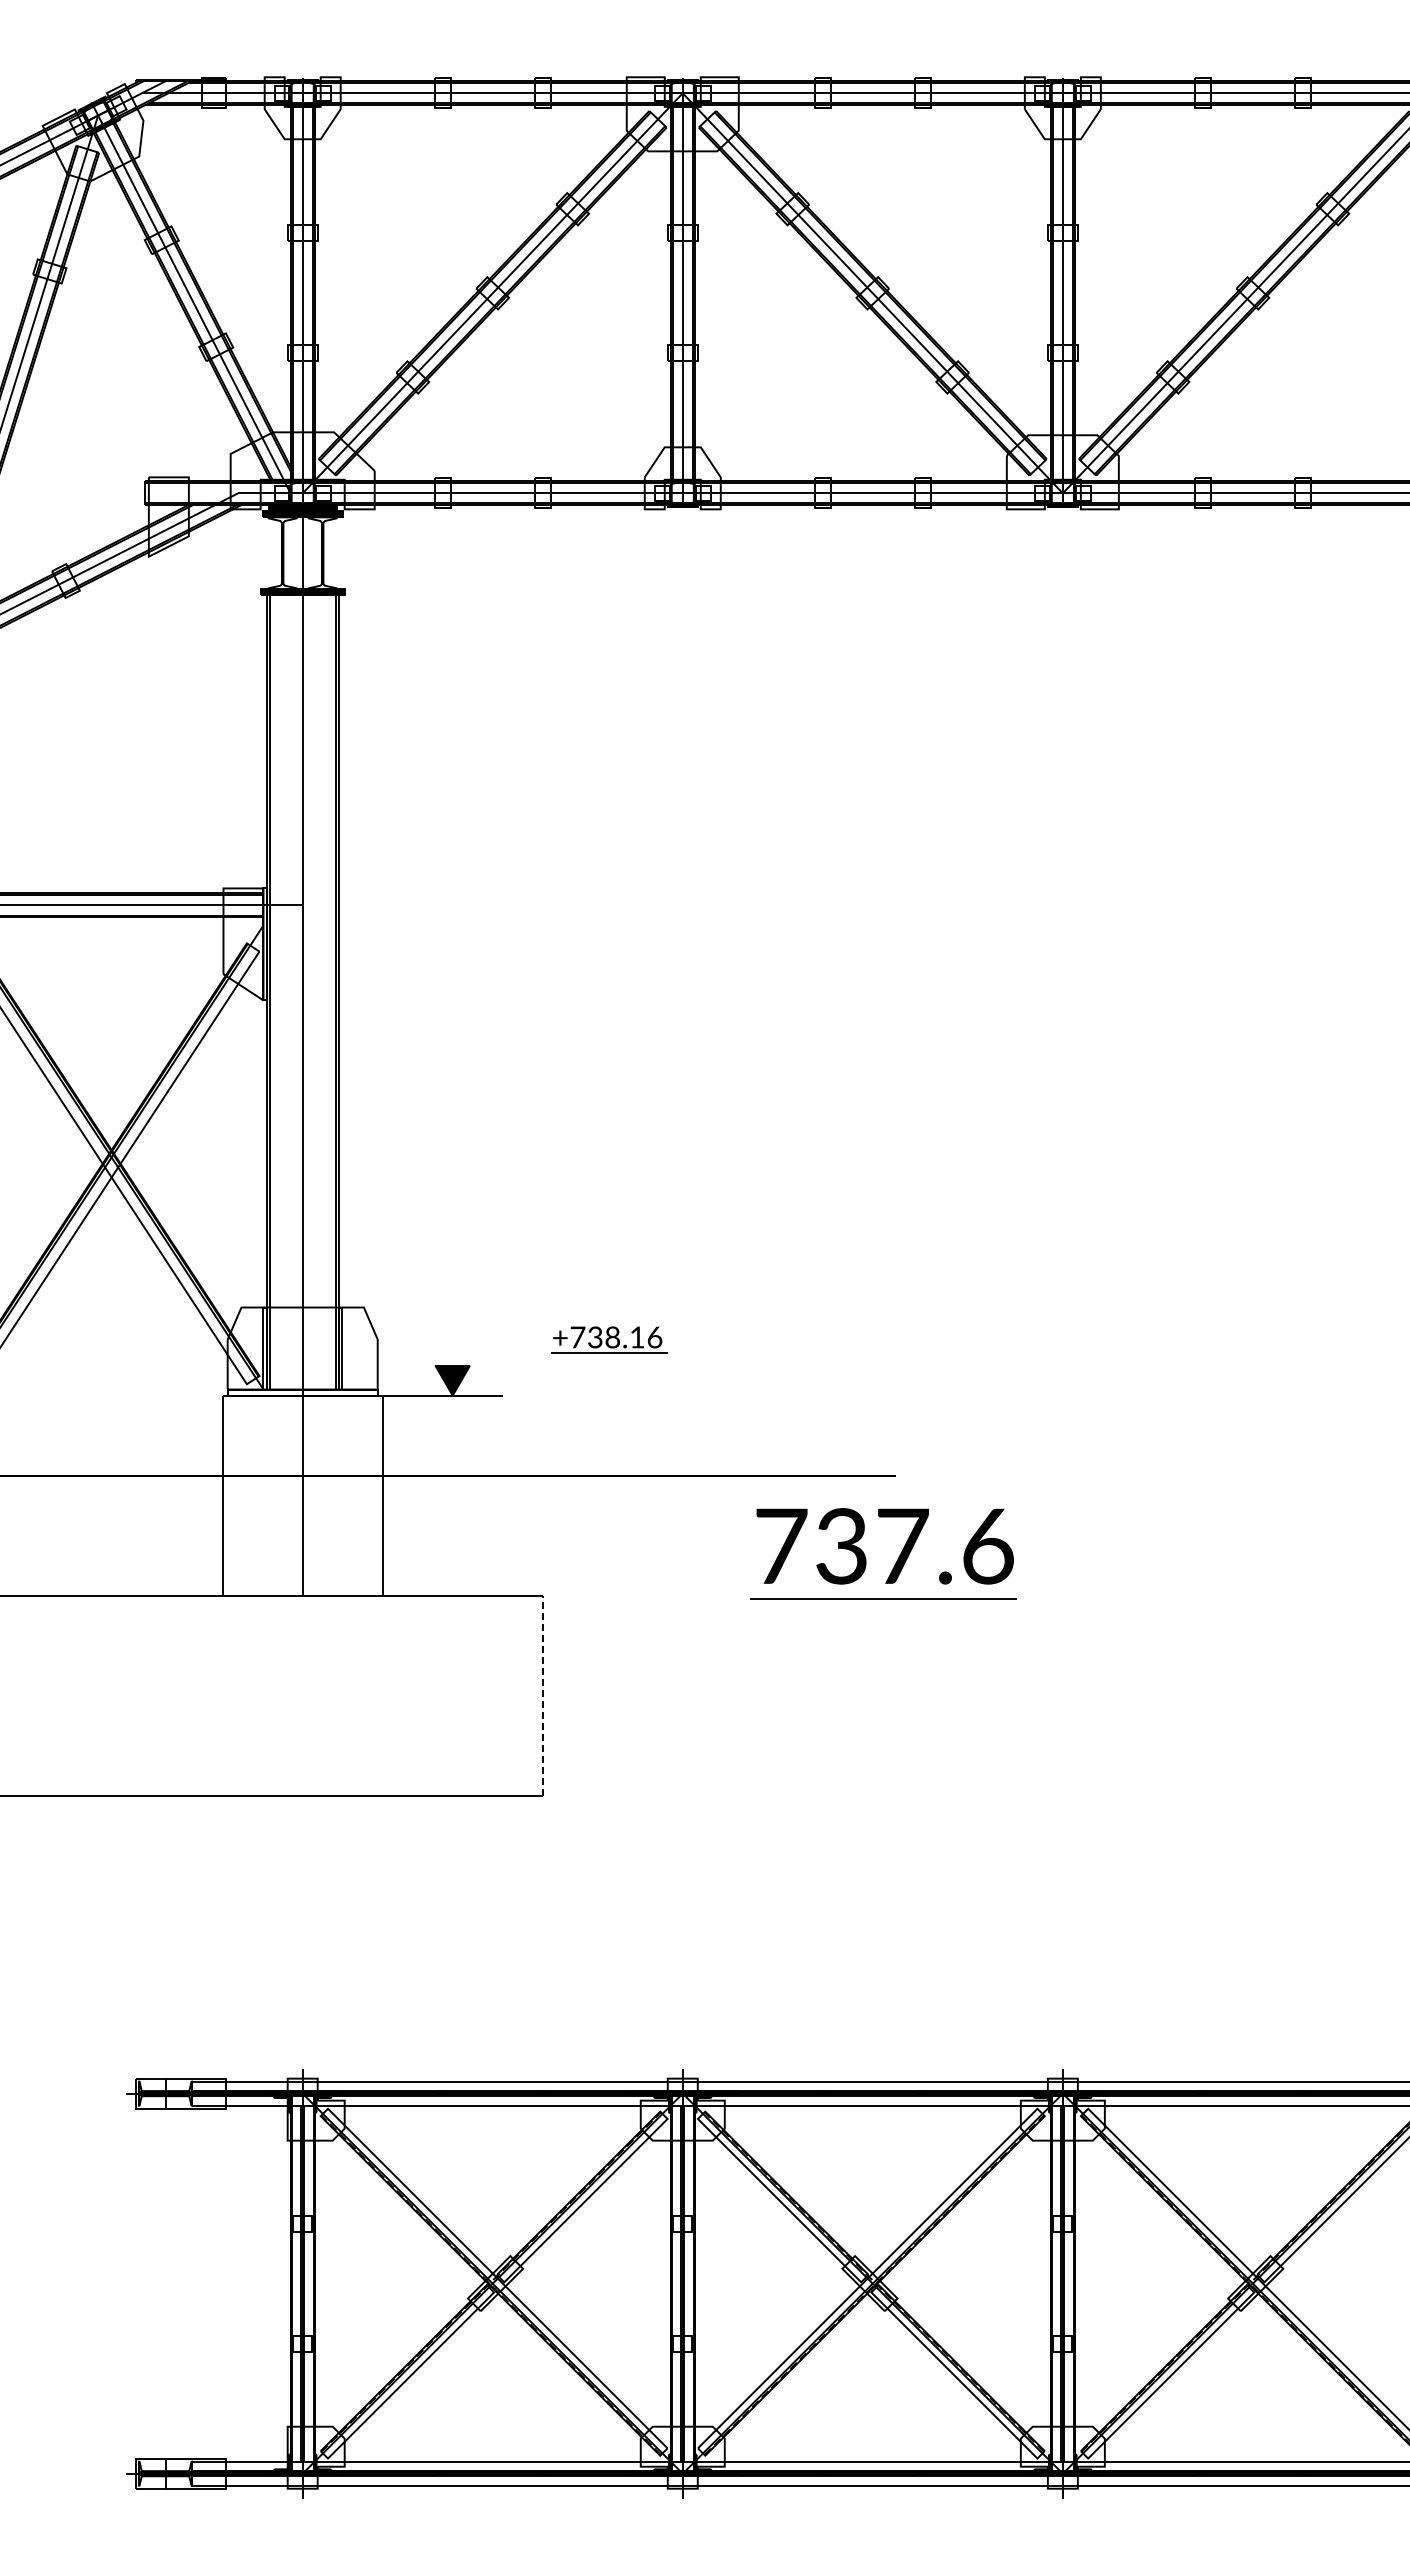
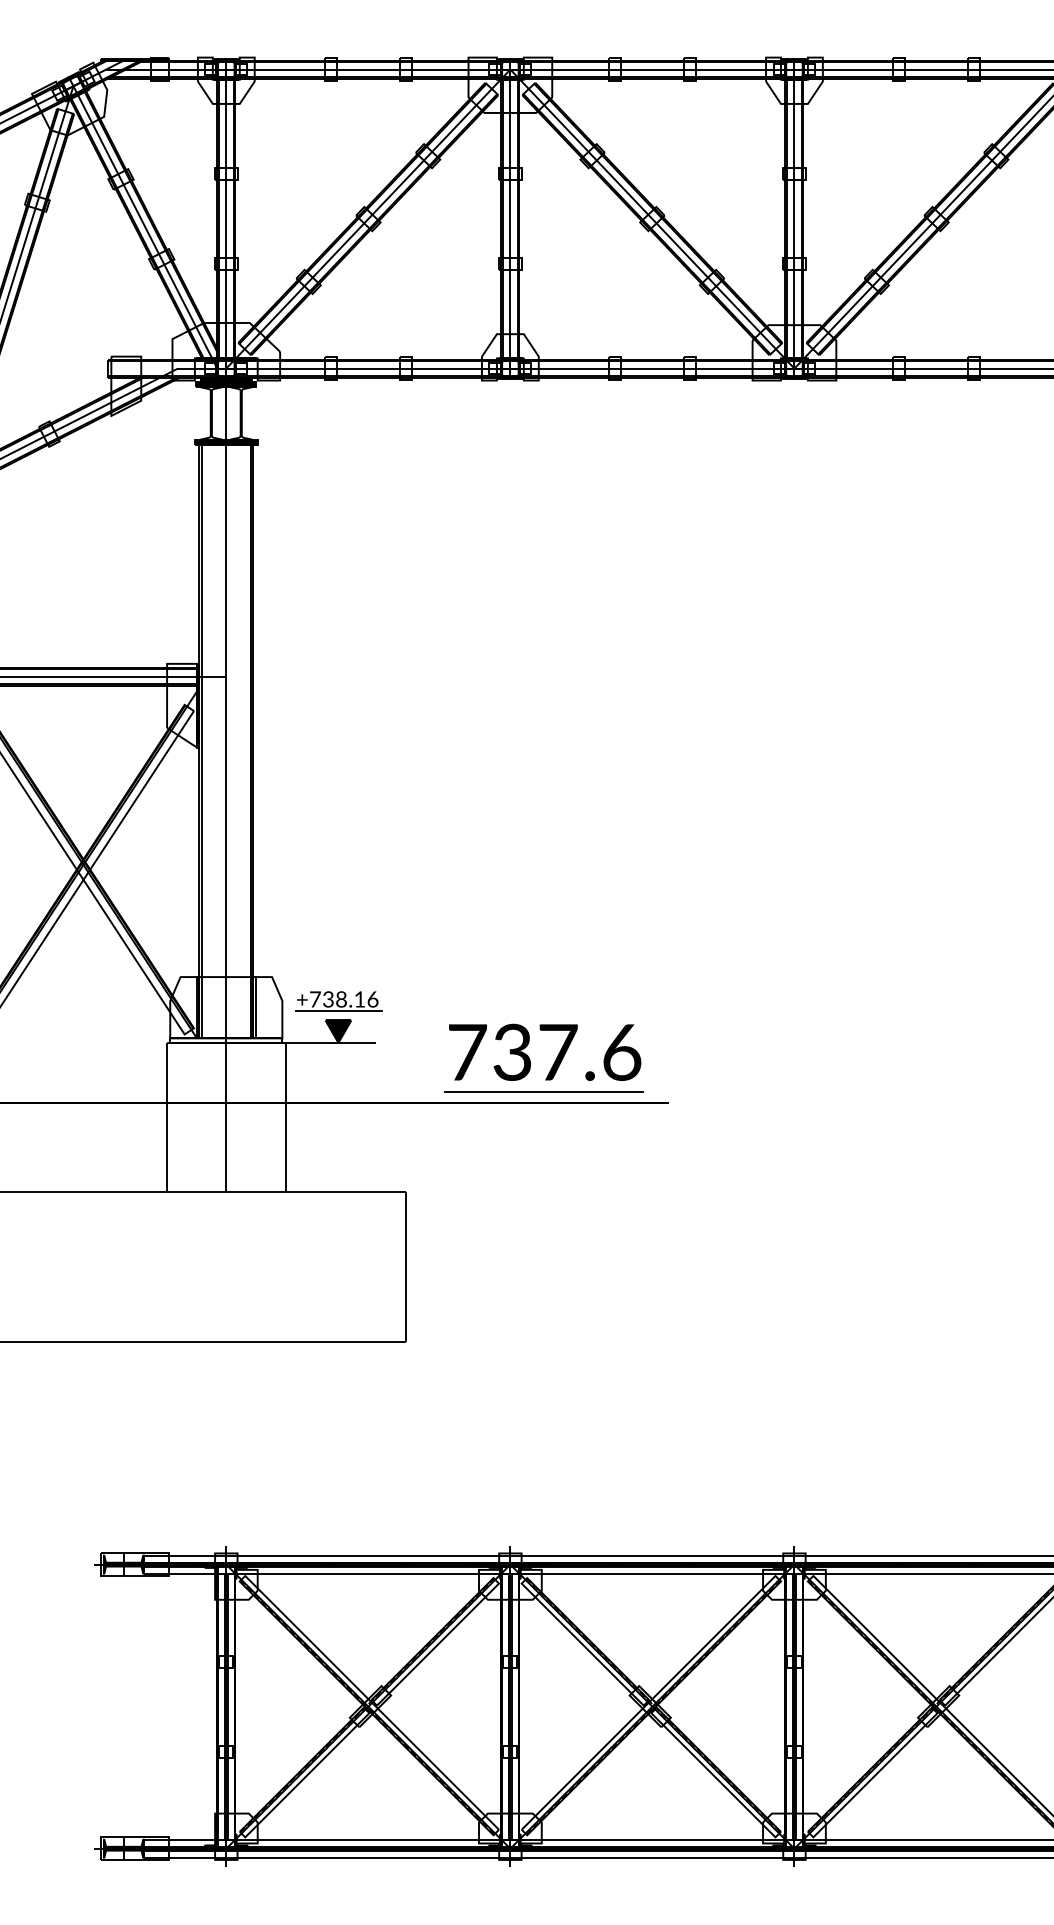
part: (609, 1339) -> (339, 1000), moved
part: (896, 1560) -> (553, 1063), moved
line: (542, 1695) -> (405, 1267), dashed -> solid

